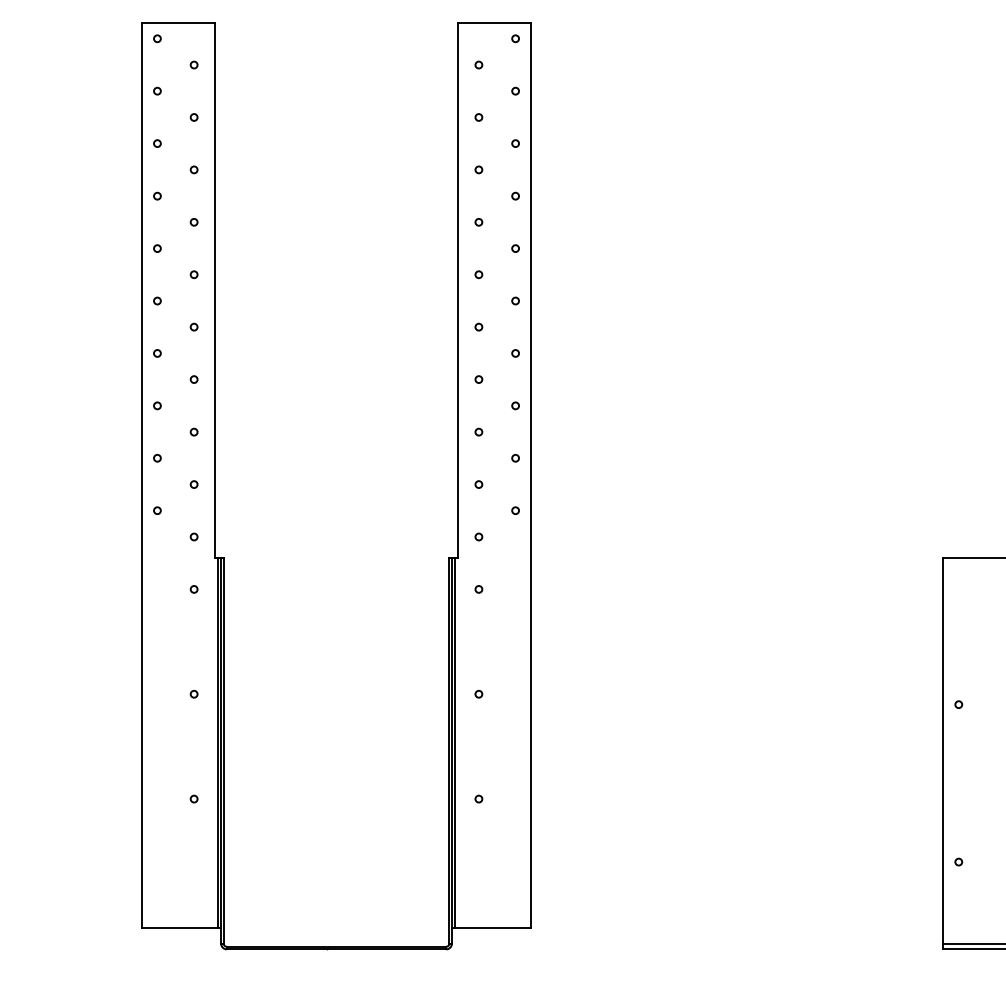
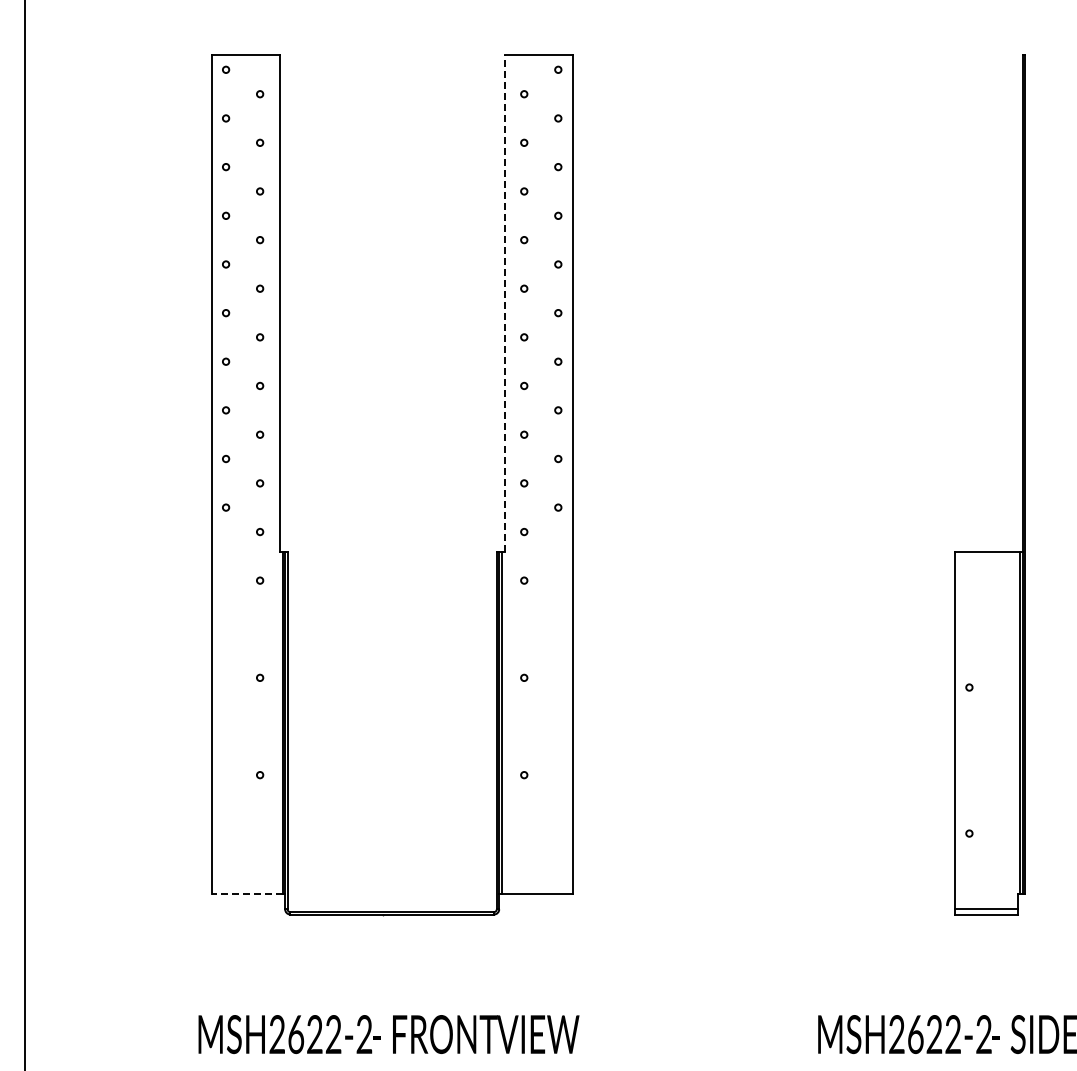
line: (457, 289) -> (504, 302), solid -> dashed
line: (180, 927) -> (247, 894), solid -> dashed

